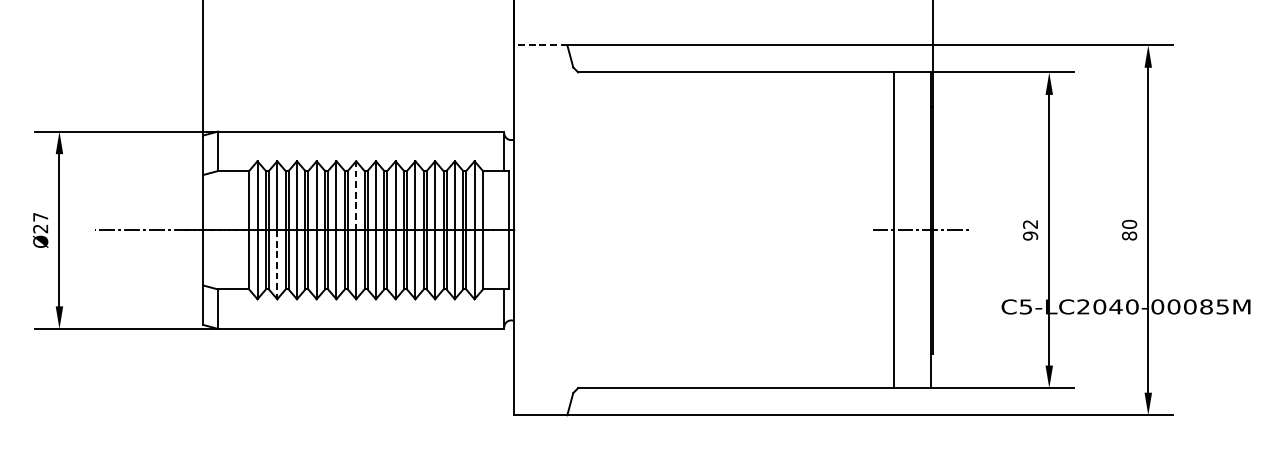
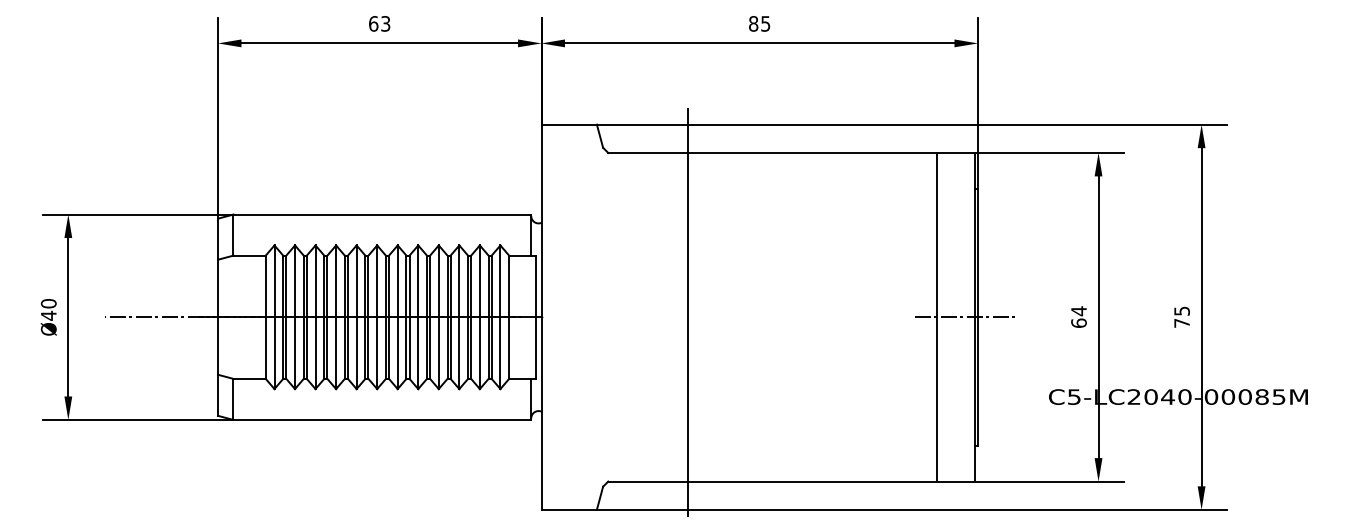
line: (540, 45) -> (569, 124), dashed -> solid
line: (356, 195) -> (377, 281), dashed -> solid
text: (40, 222) -> (48, 309), Ø27 -> Ø40
line: (654, 225) -> (687, 312), added
text: (1128, 229) -> (1181, 316), 80 -> 75
text: (1030, 230) -> (1078, 317), 92 -> 64
line: (277, 265) -> (295, 353), dashed -> solid

